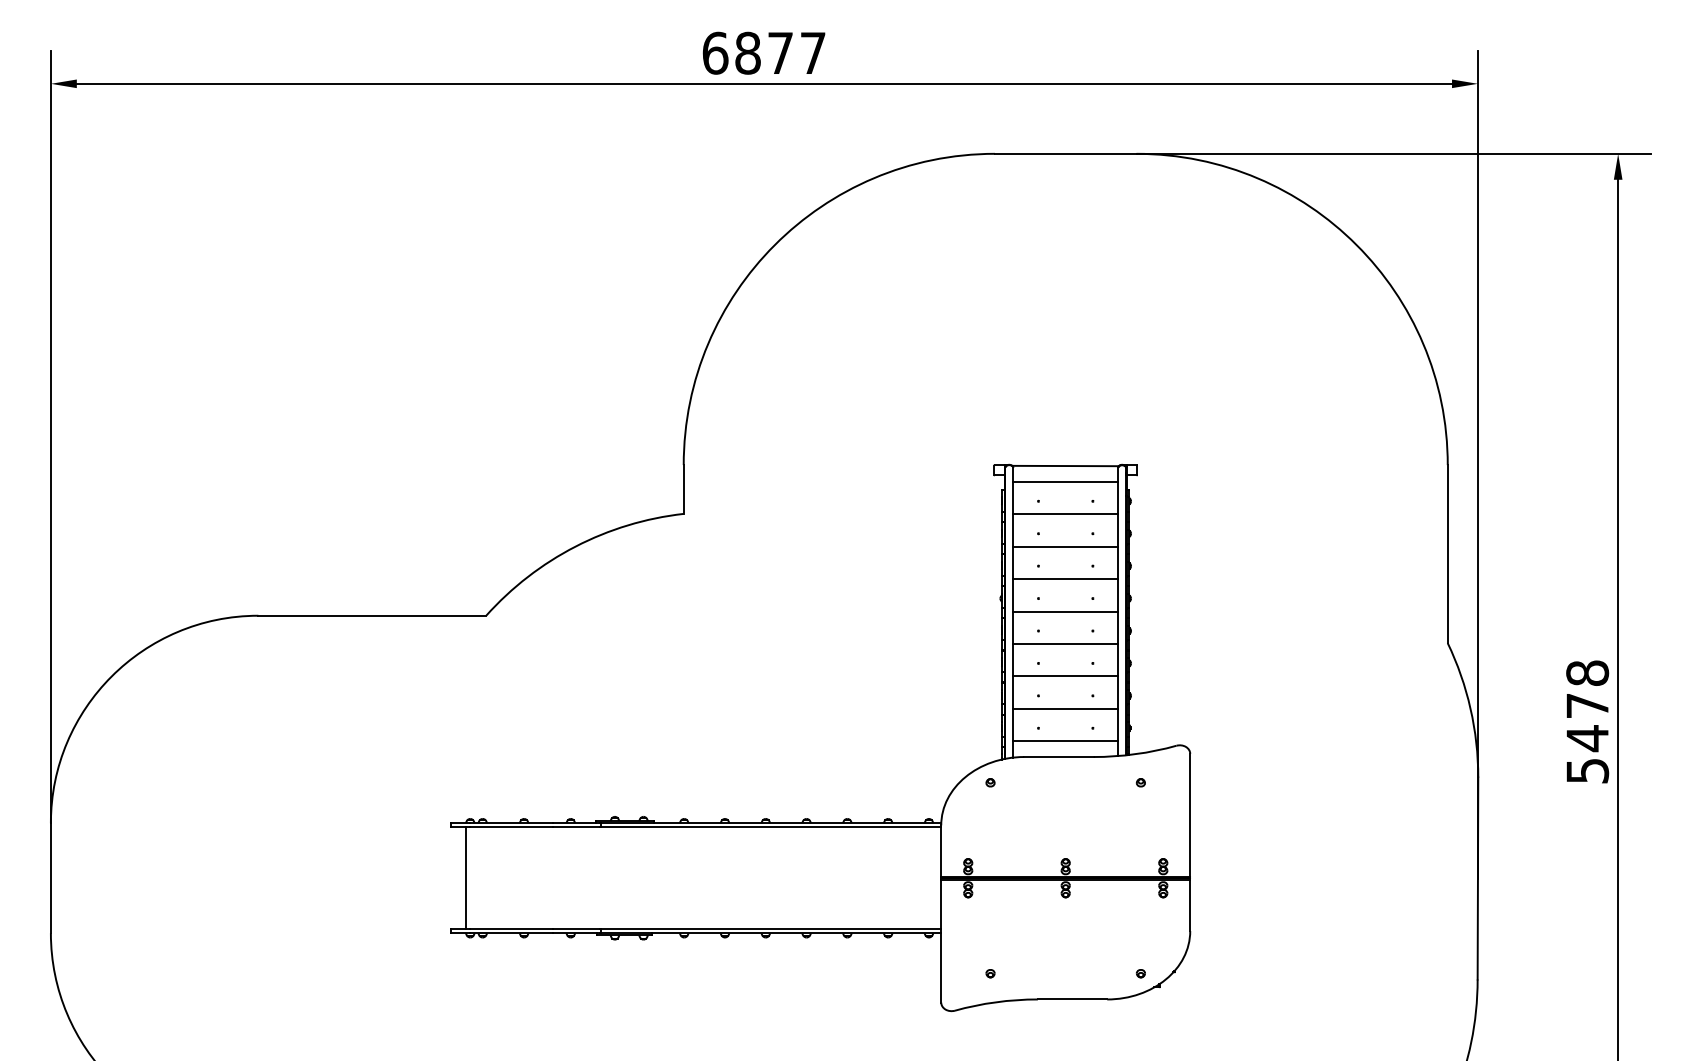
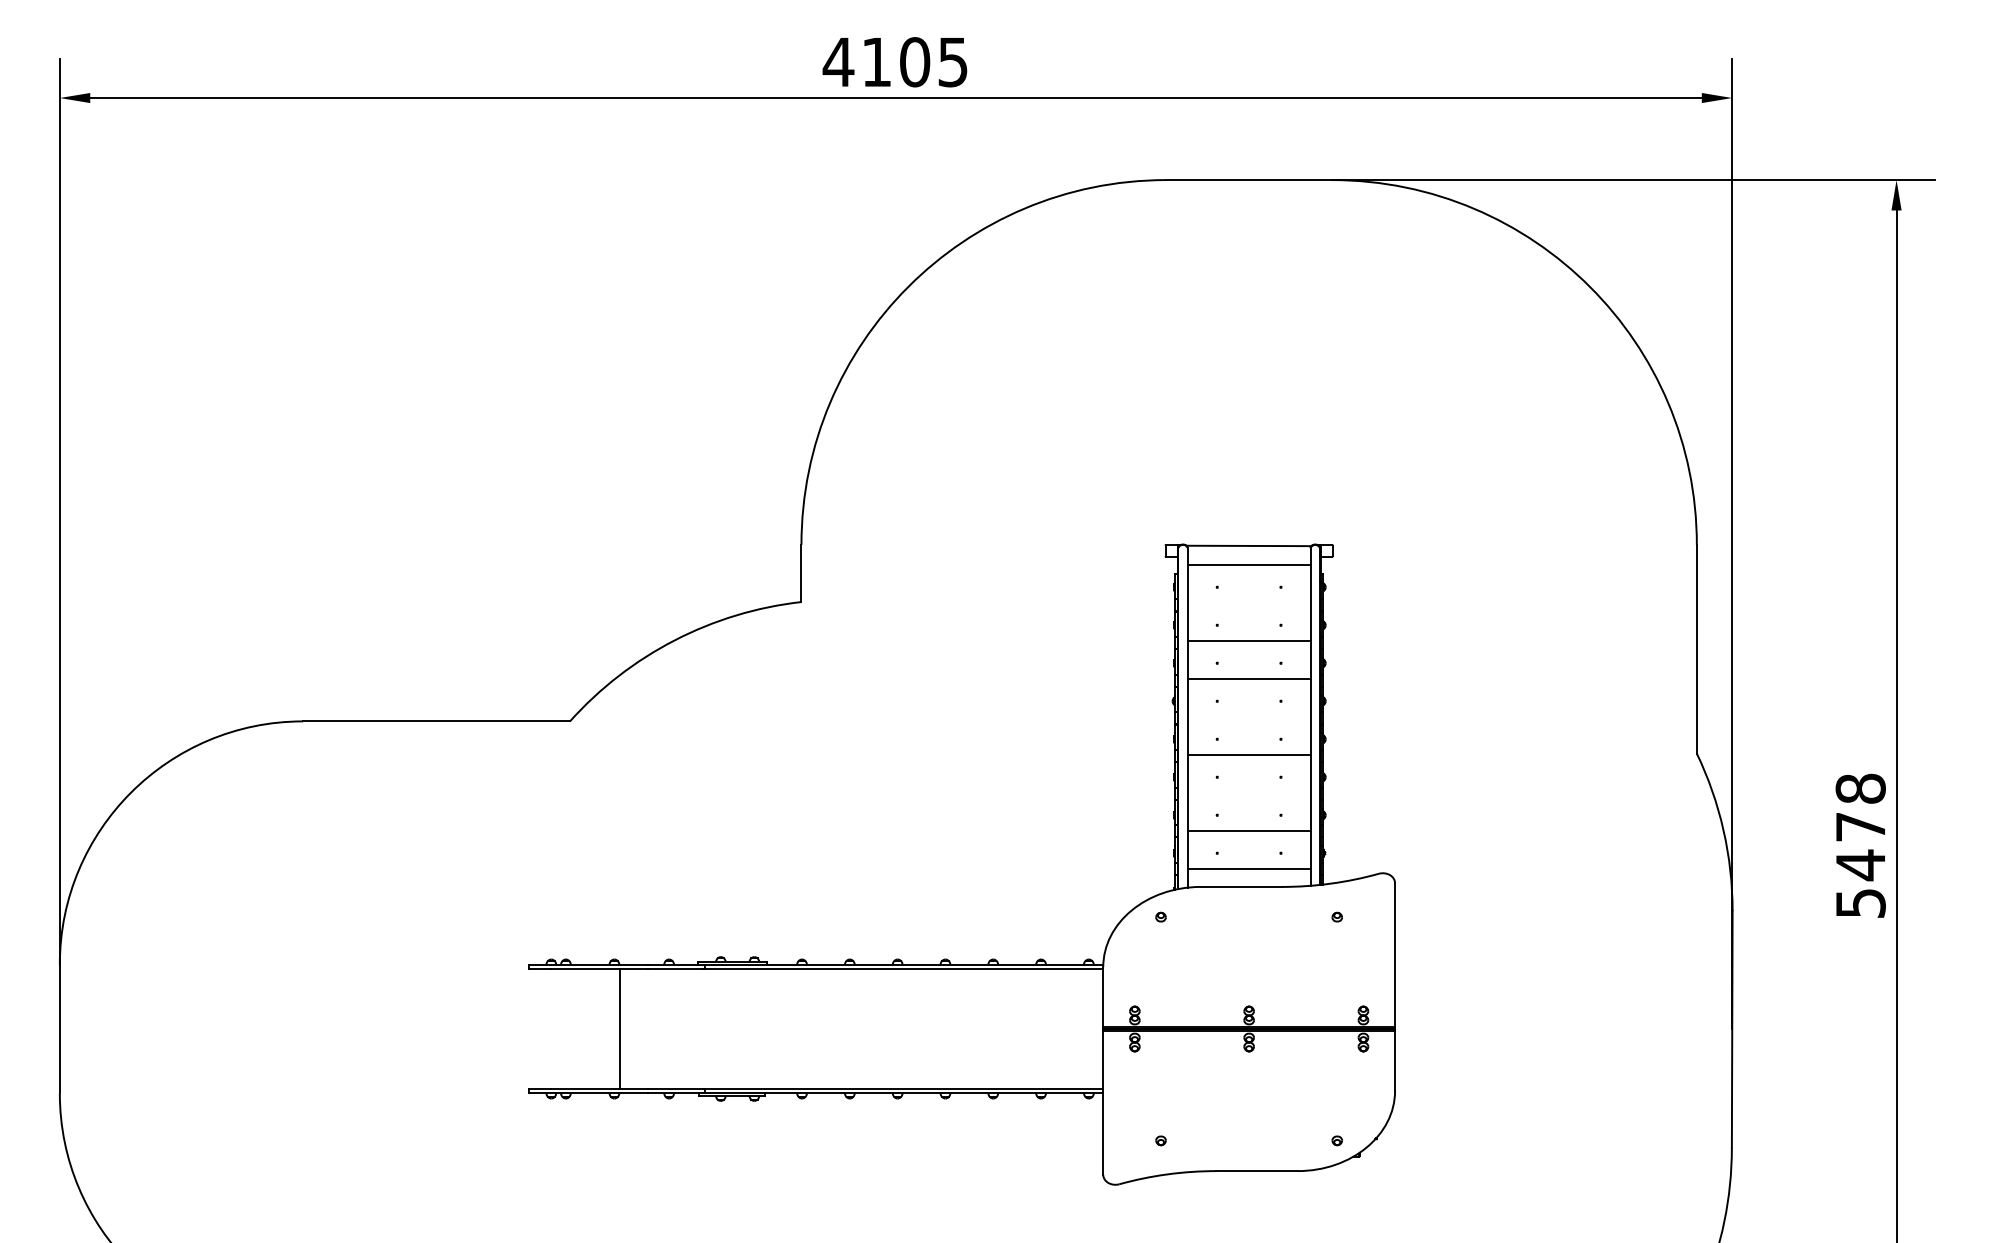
text: (763, 53) -> (894, 62), 6877 -> 4105
line: (1065, 514) -> (1248, 602), removed
line: (1065, 611) -> (1248, 716), removed
line: (1065, 676) -> (1248, 792), removed
line: (466, 877) -> (620, 1028), moved

